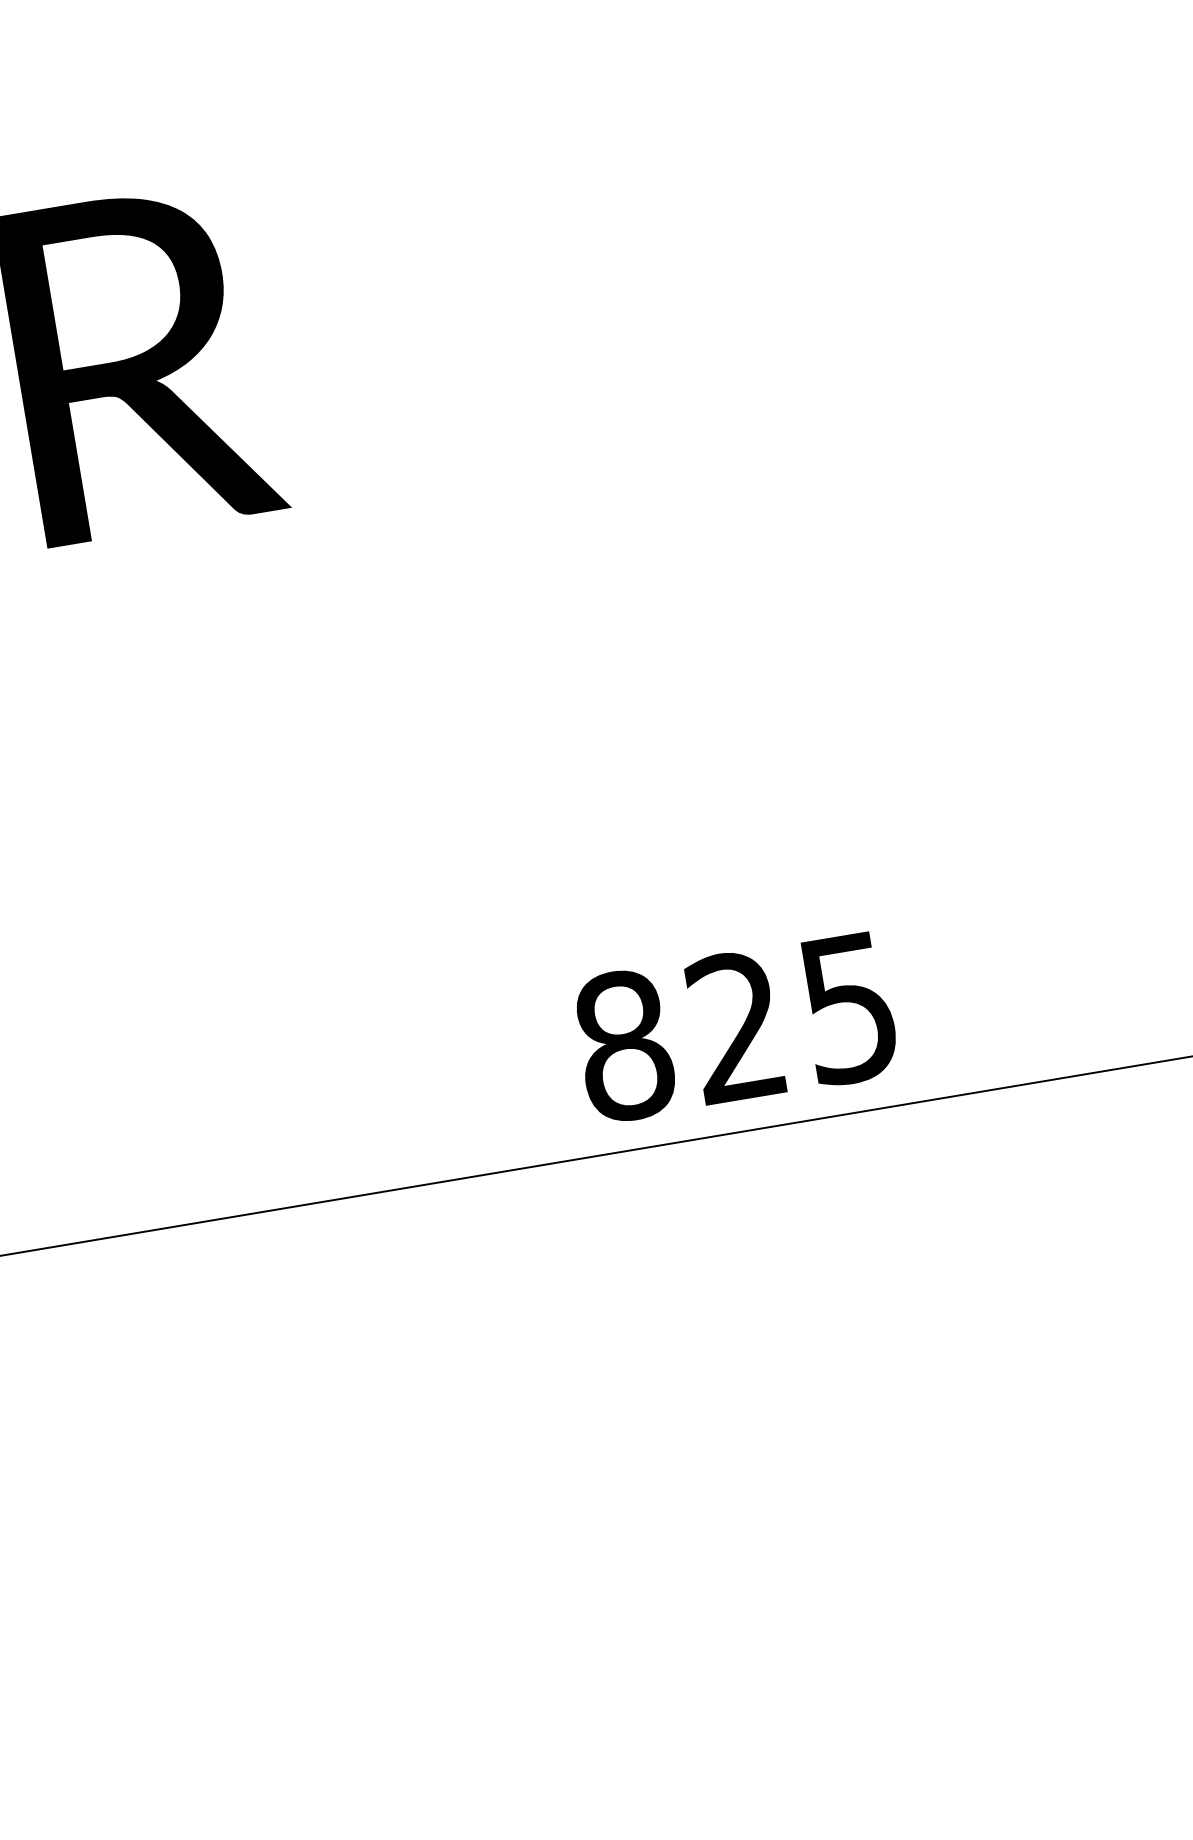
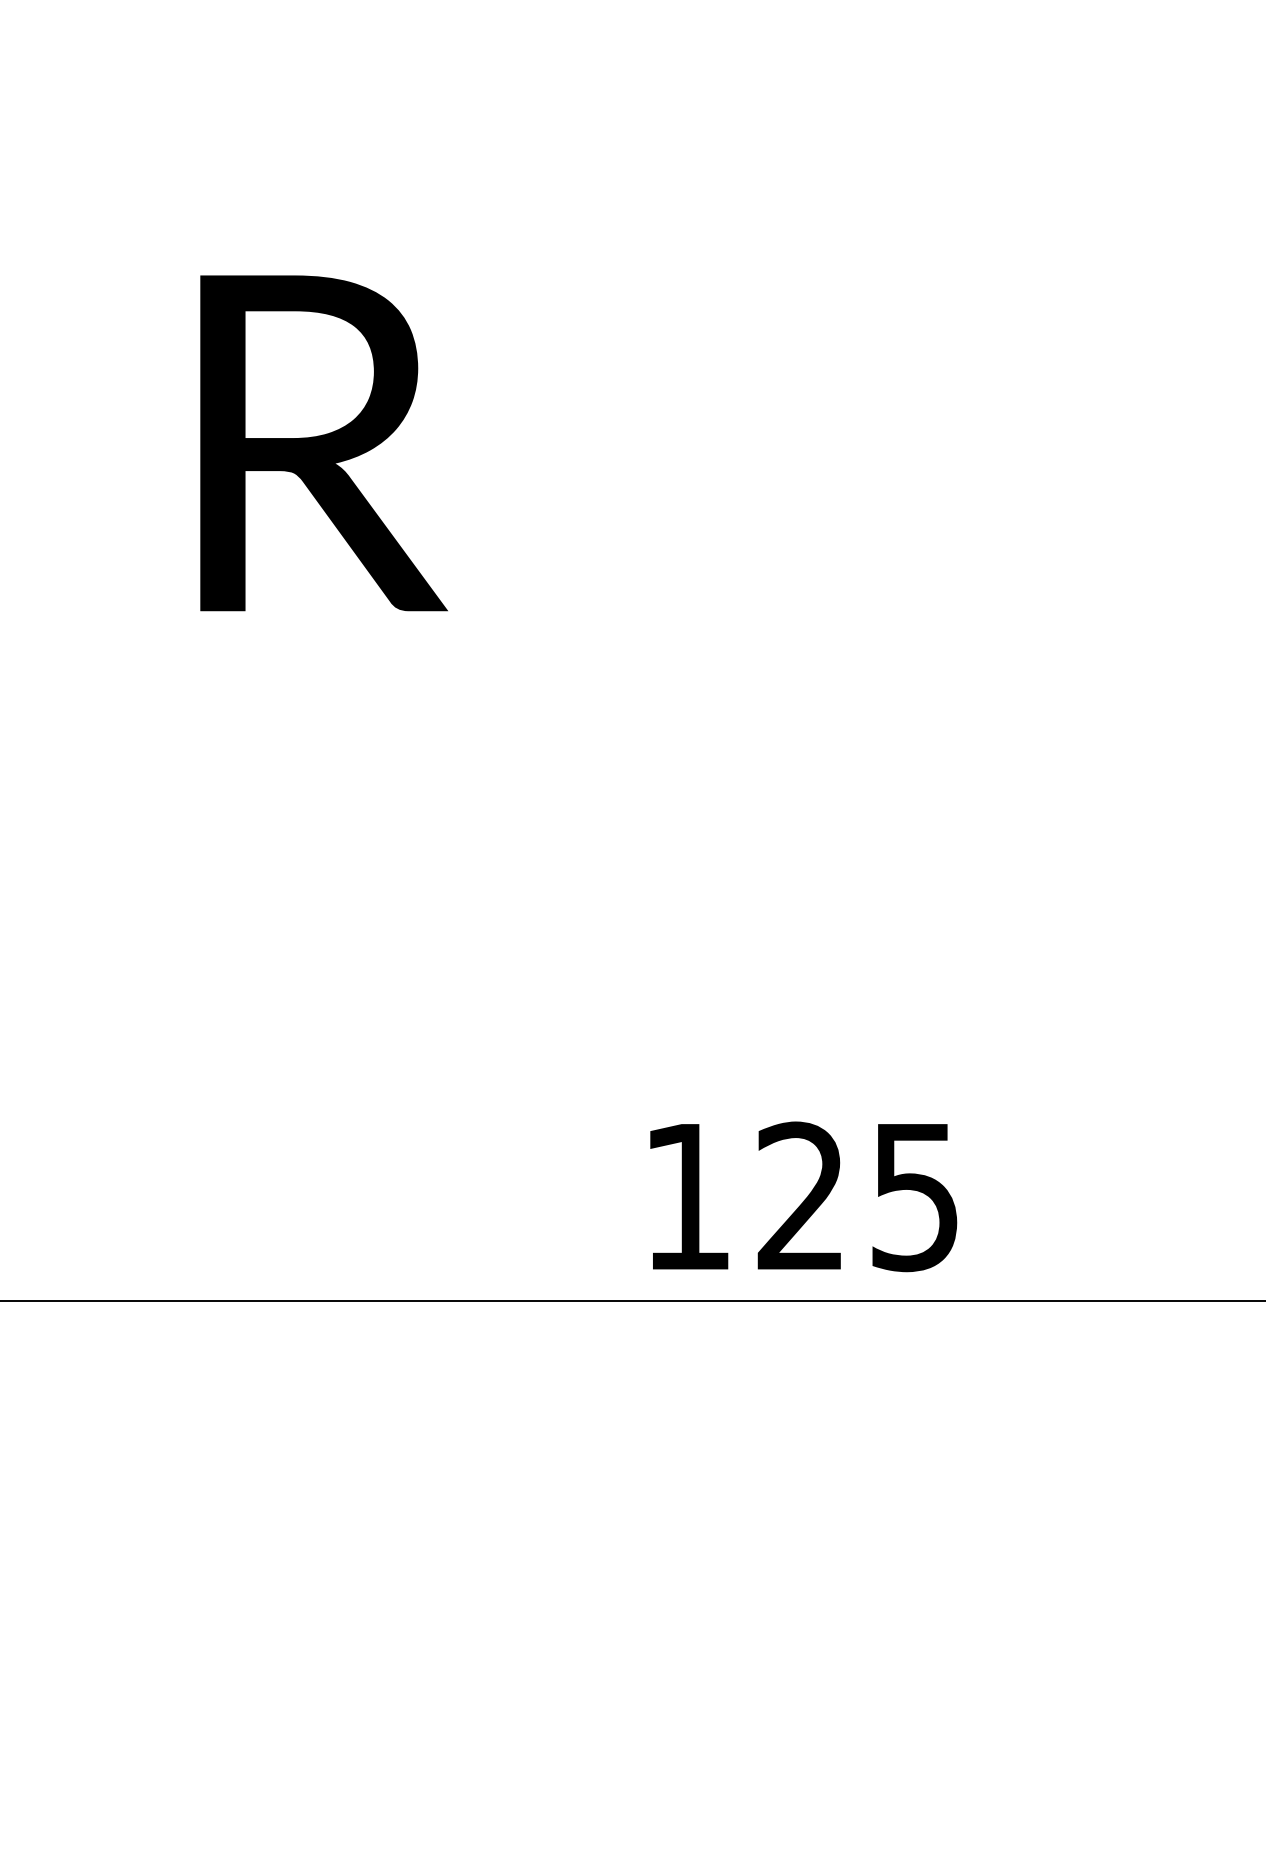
text: (624, 1045) -> (687, 1196), 825 -> 125

